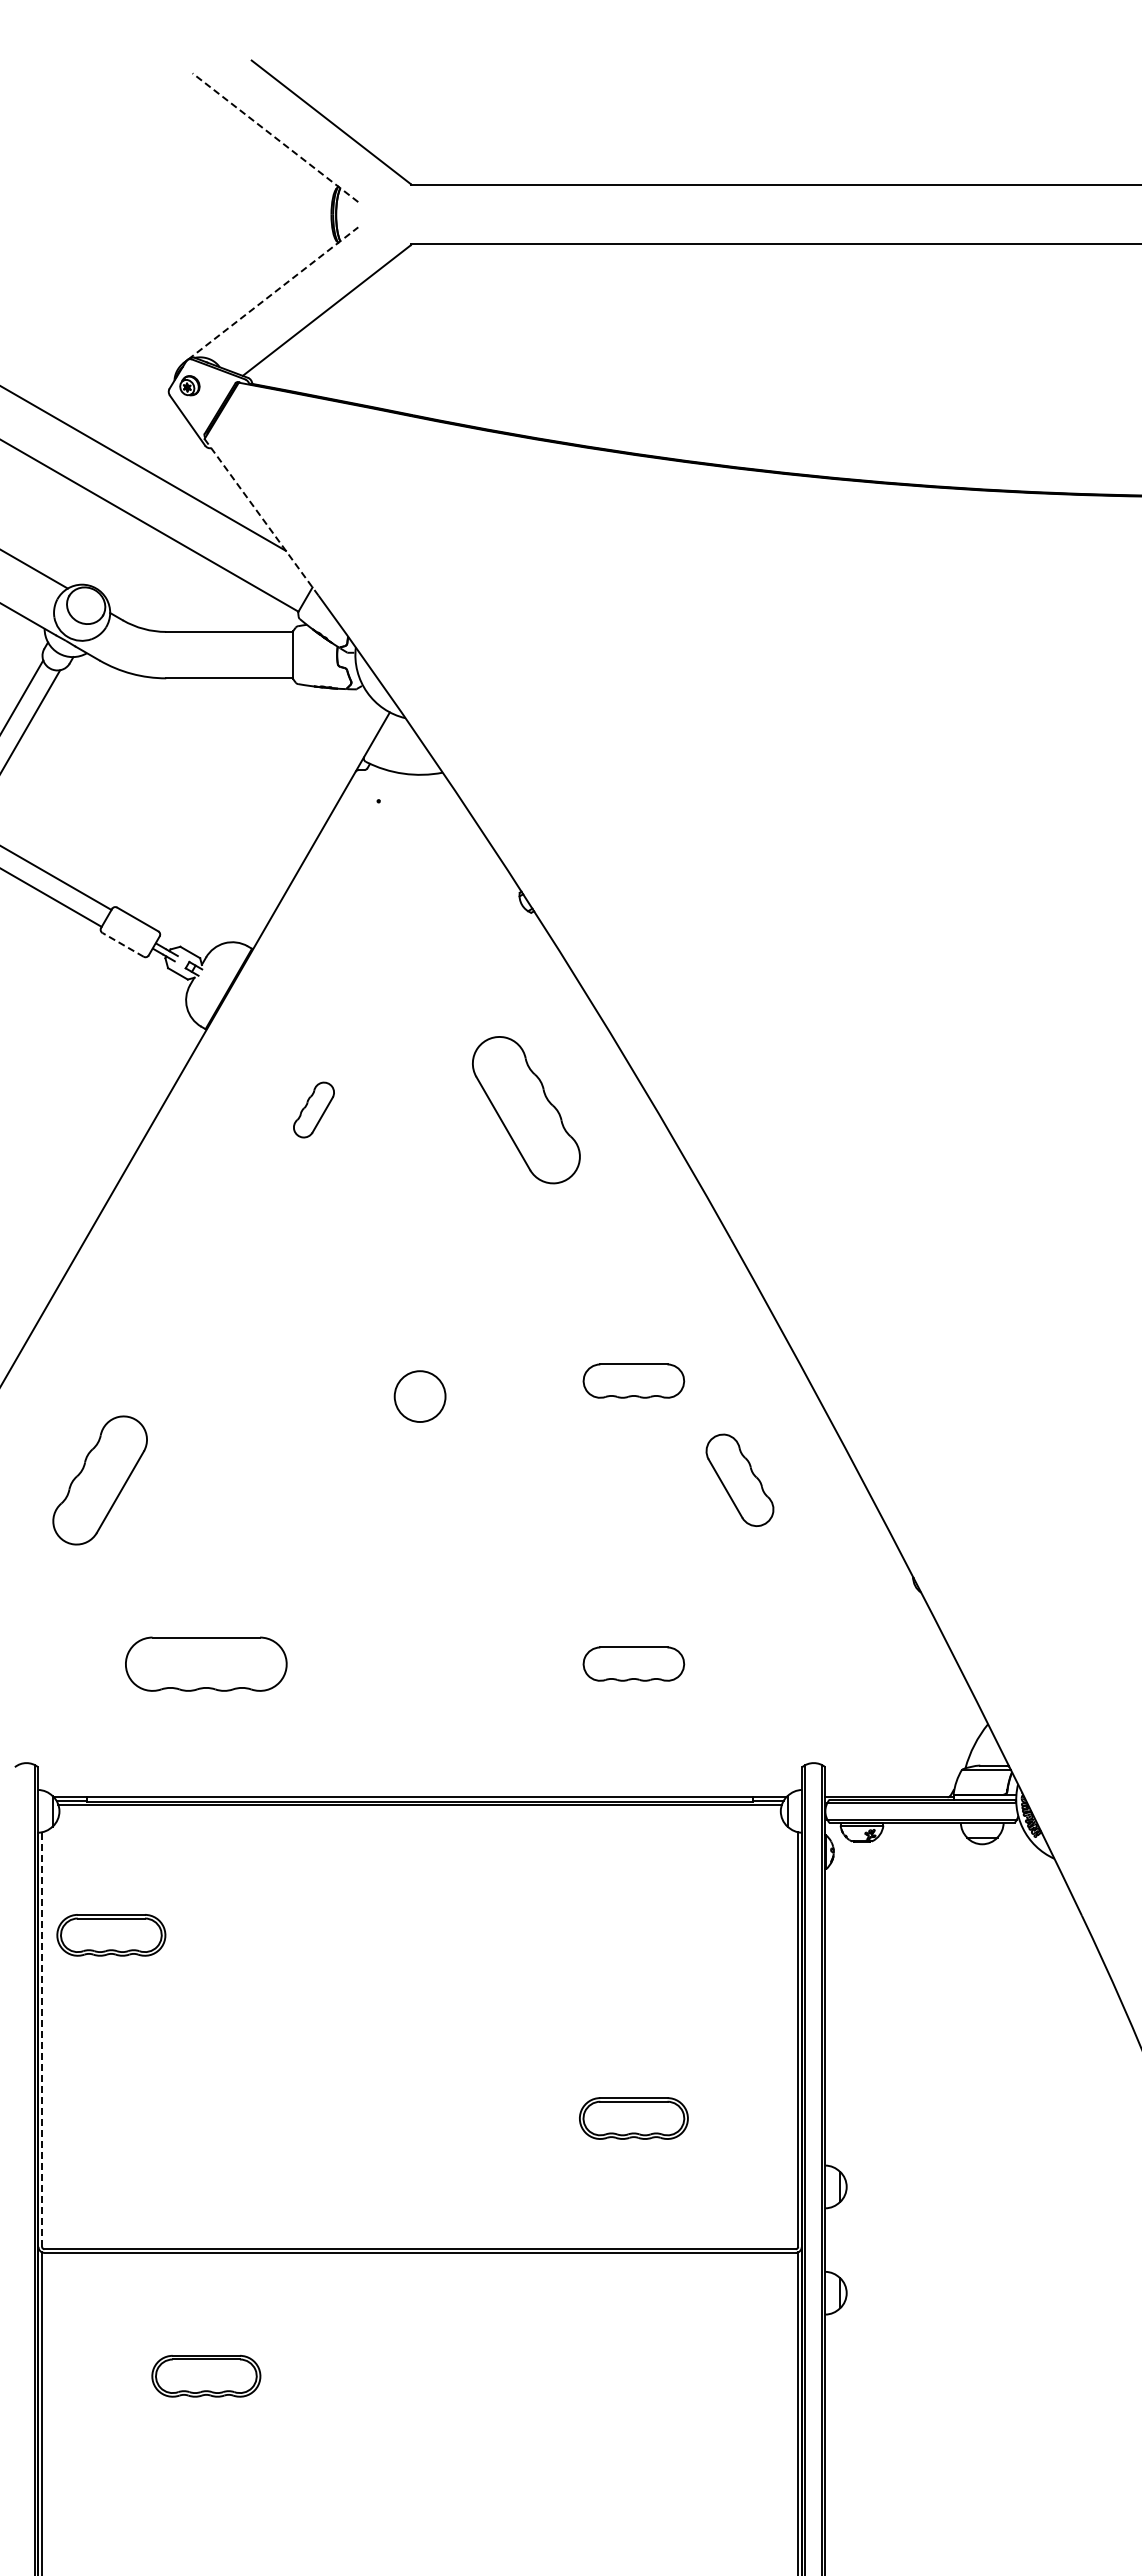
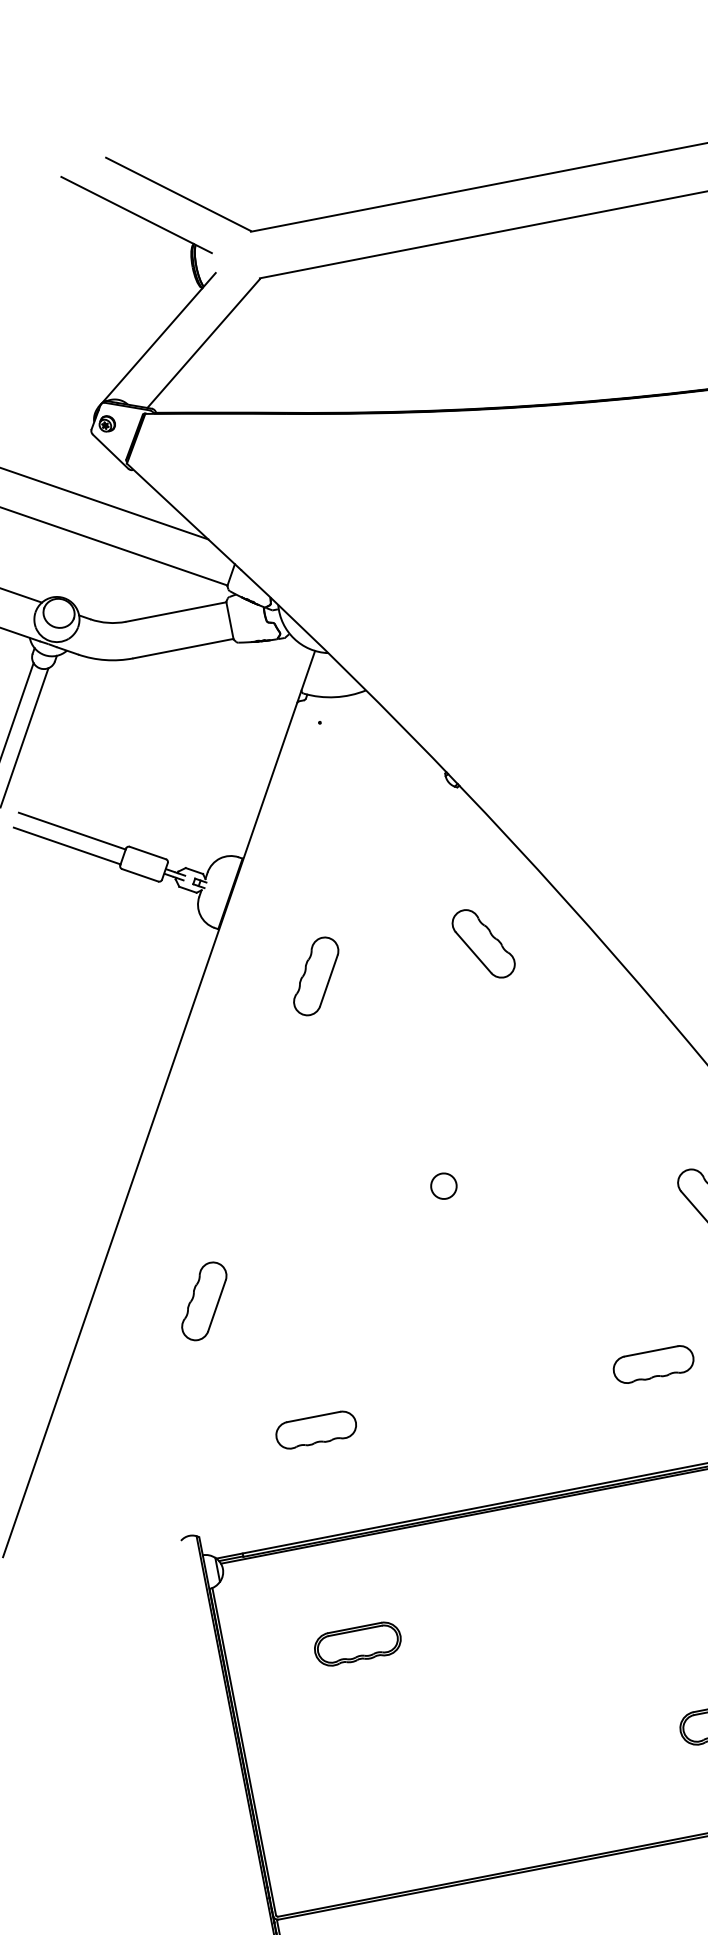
line: (275, 137) -> (136, 214), dashed -> solid
line: (273, 293) -> (159, 338), dashed -> solid
line: (261, 517) -> (183, 516), dashed -> solid
line: (123, 944) -> (140, 874), dashed -> solid
part: (313, 1109) -> (315, 976), size x1.67
part: (525, 1109) -> (483, 943), size x0.62
part: (633, 1380) -> (609, 1140), removed
circle: (420, 1396) -> (444, 1186), size x0.62
part: (100, 1479) -> (204, 1300), size x0.71
part: (206, 1663) -> (316, 1429), size x0.62
part: (111, 1935) -> (357, 1644), moved
line: (42, 2039) -> (244, 1751), dashed -> solid

